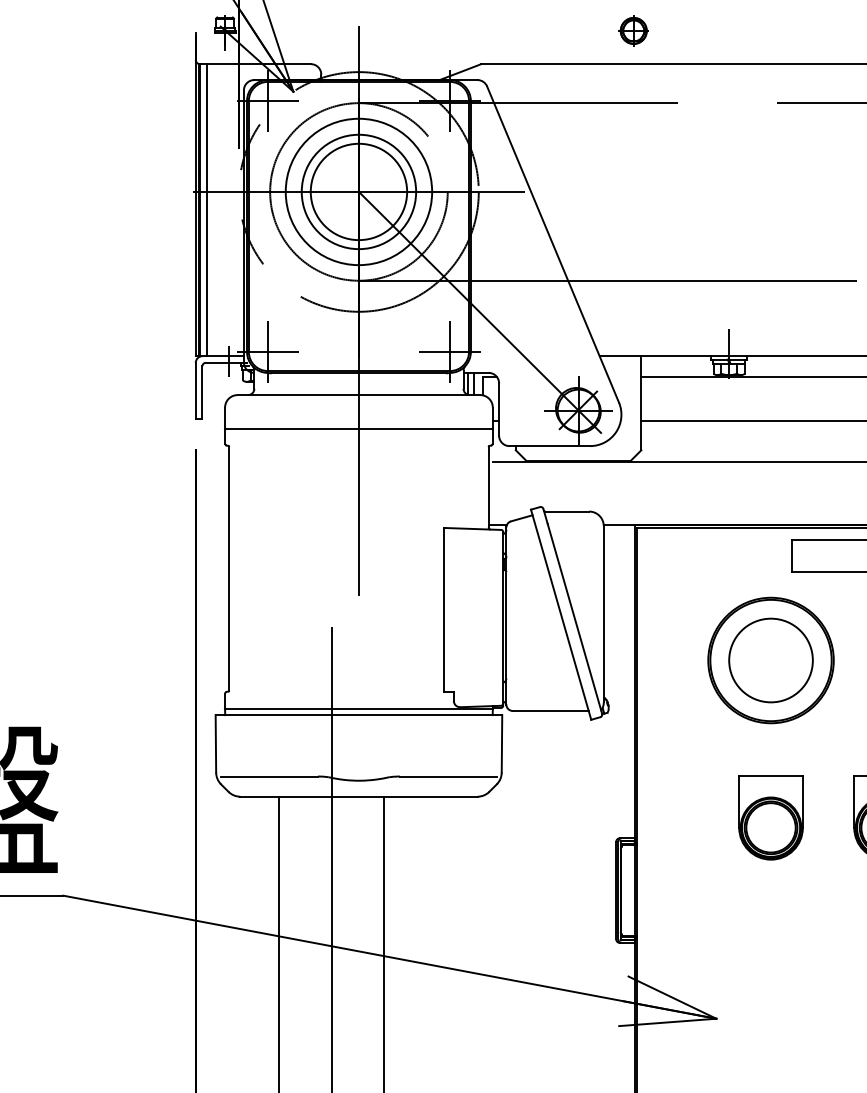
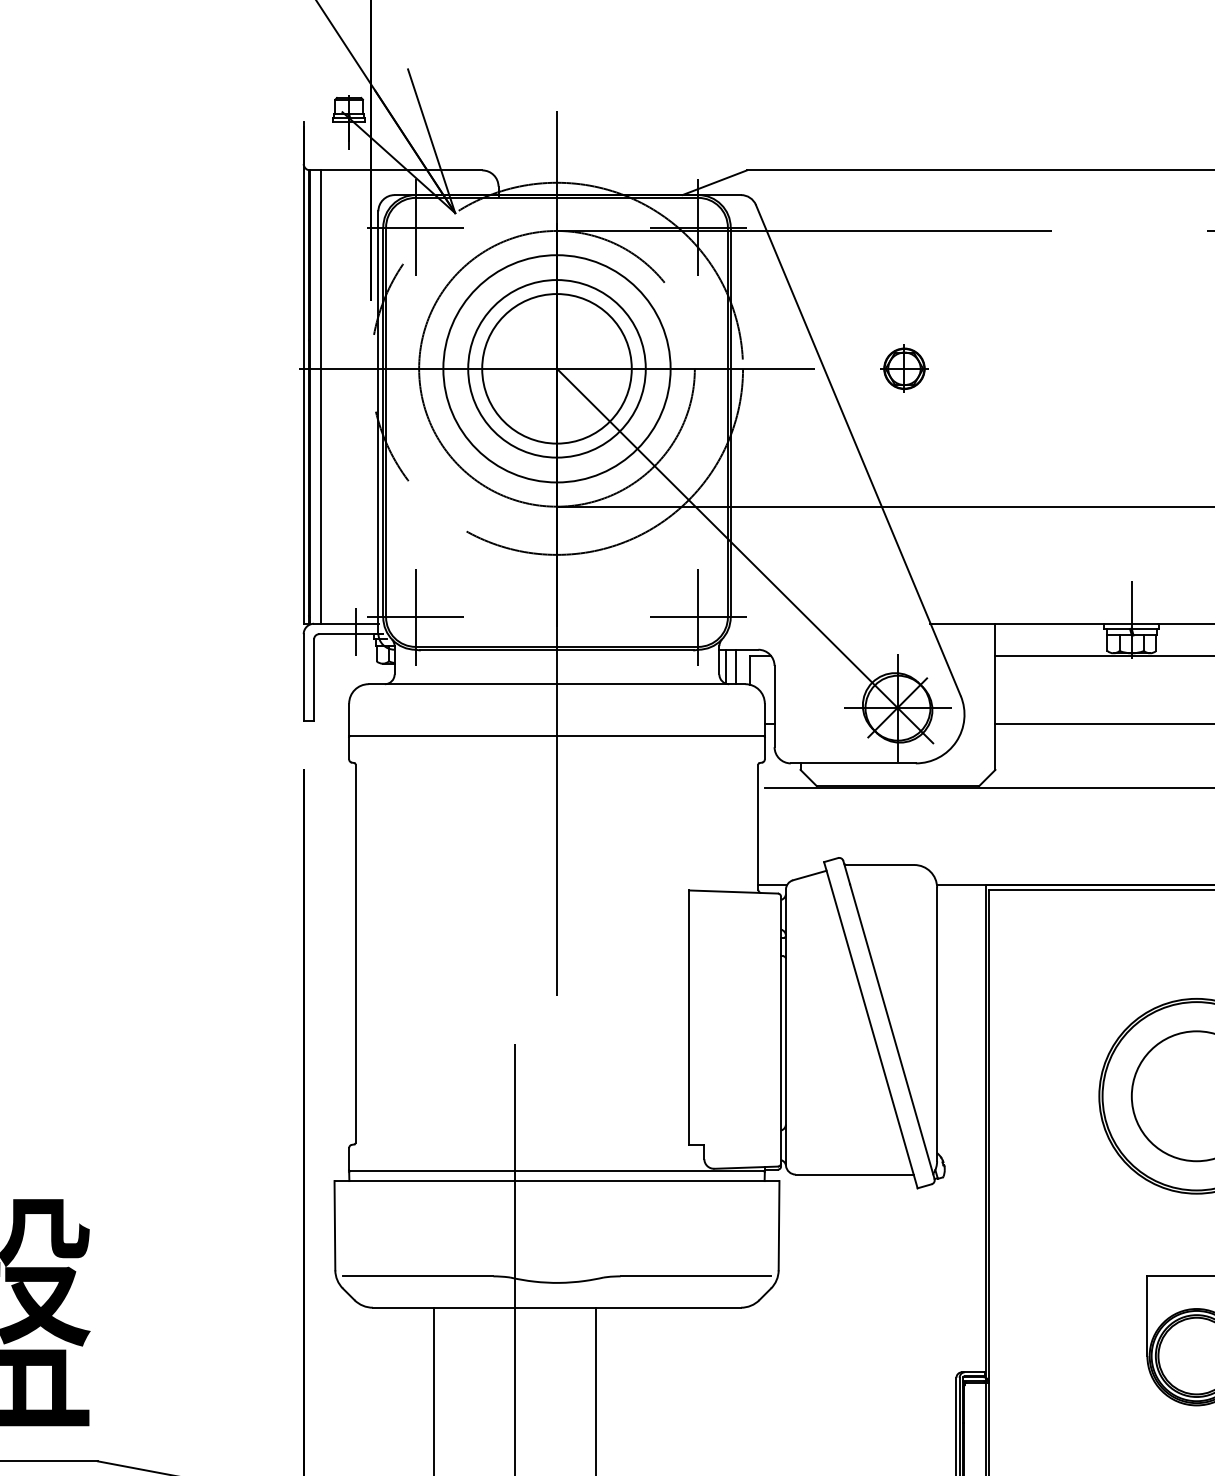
part: (633, 30) -> (904, 368), moved

